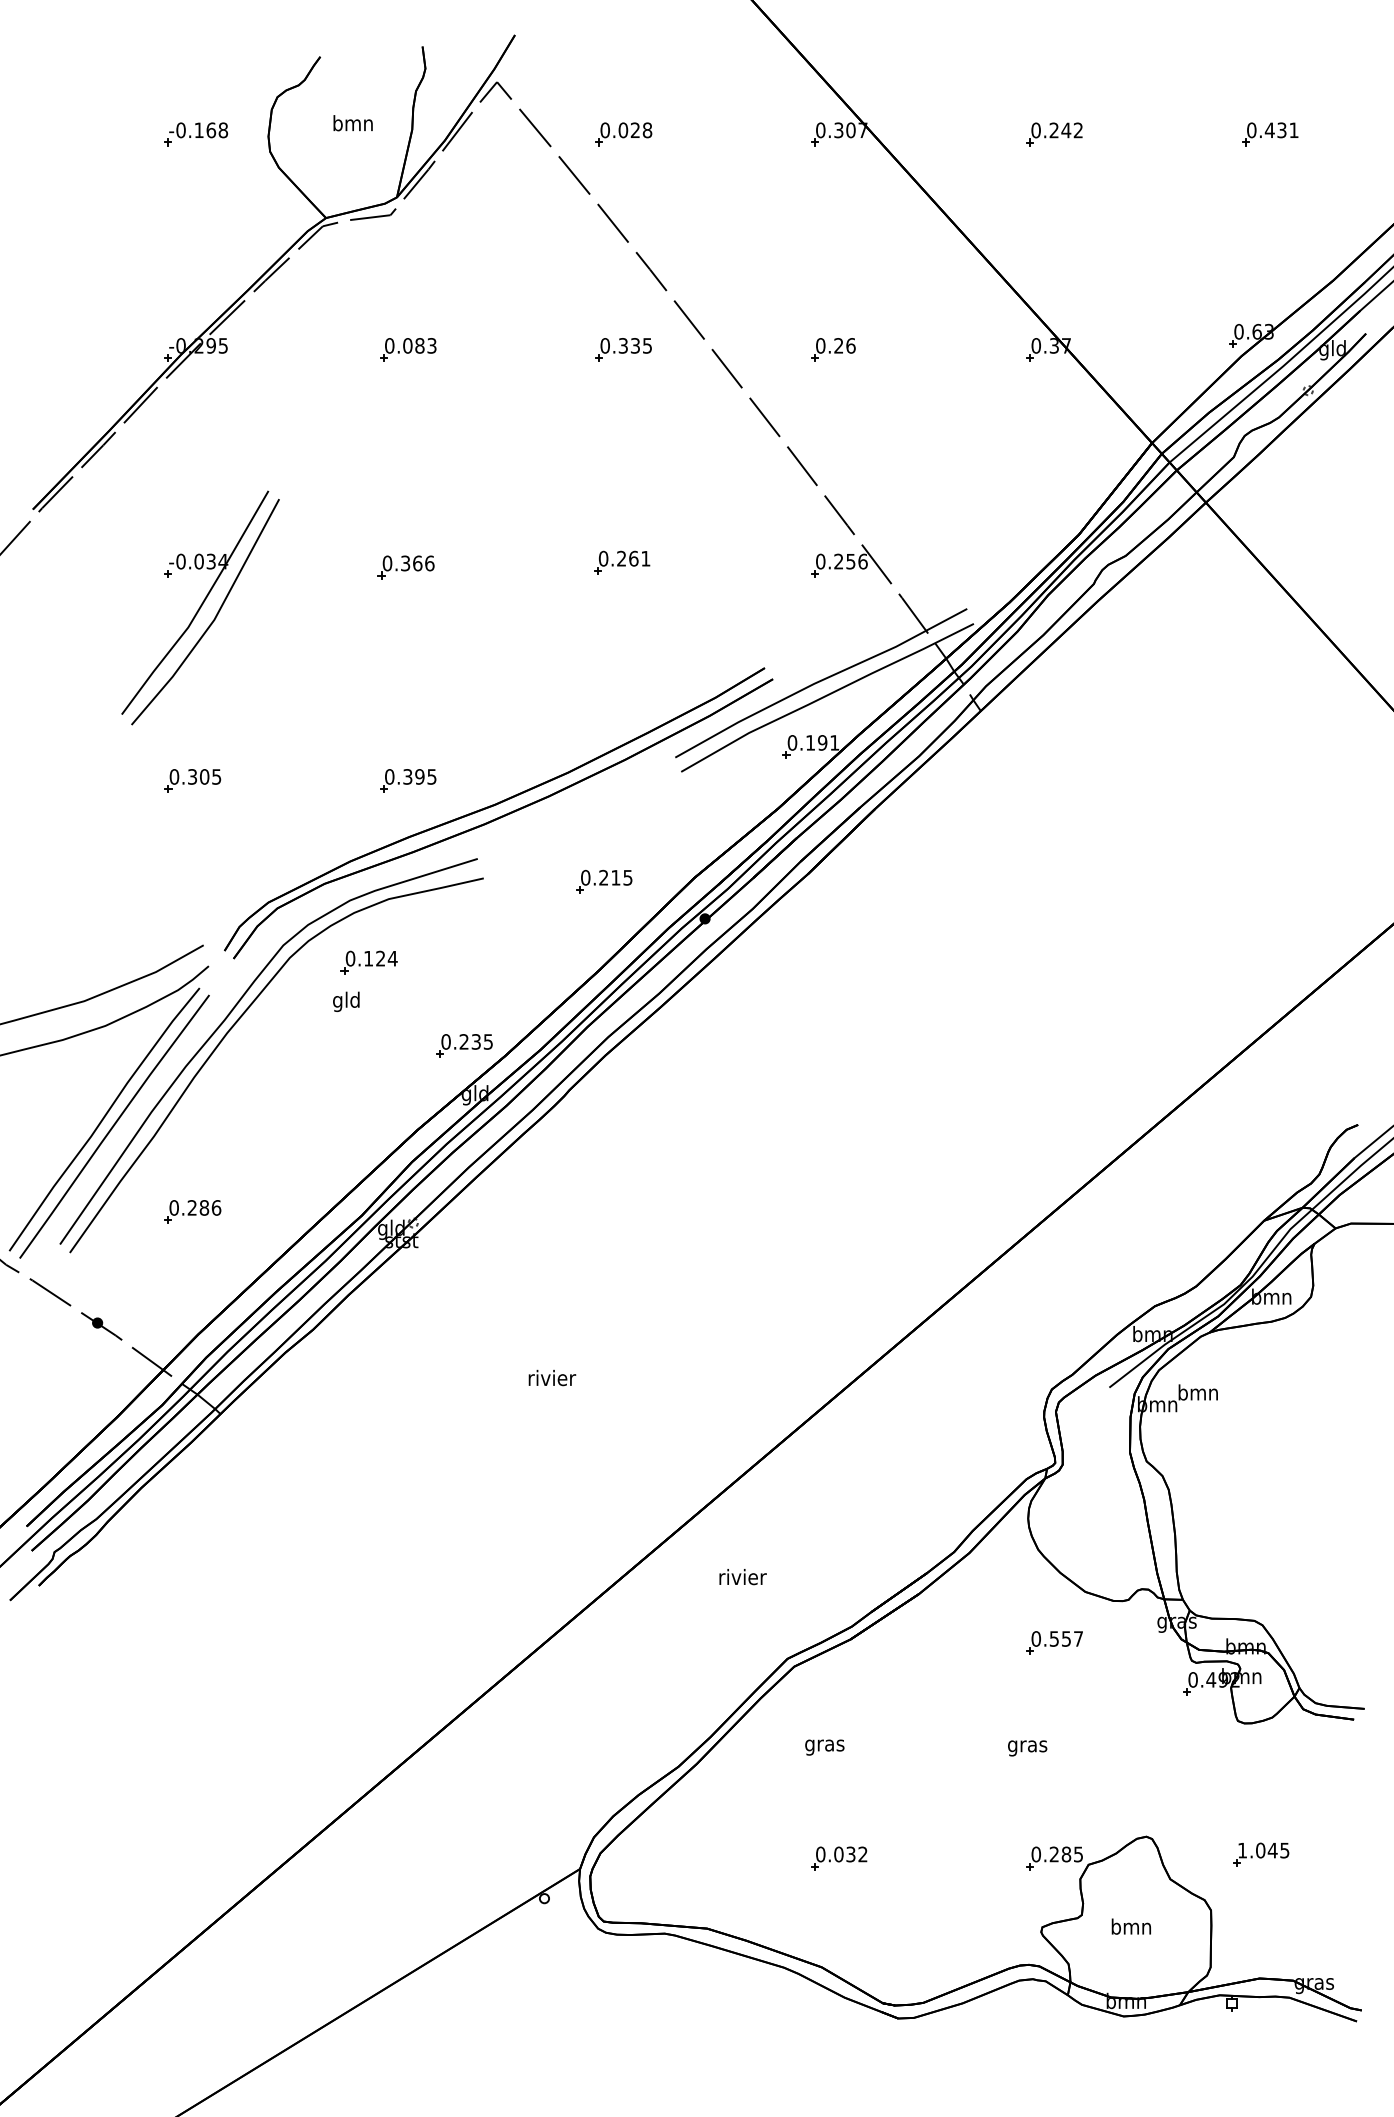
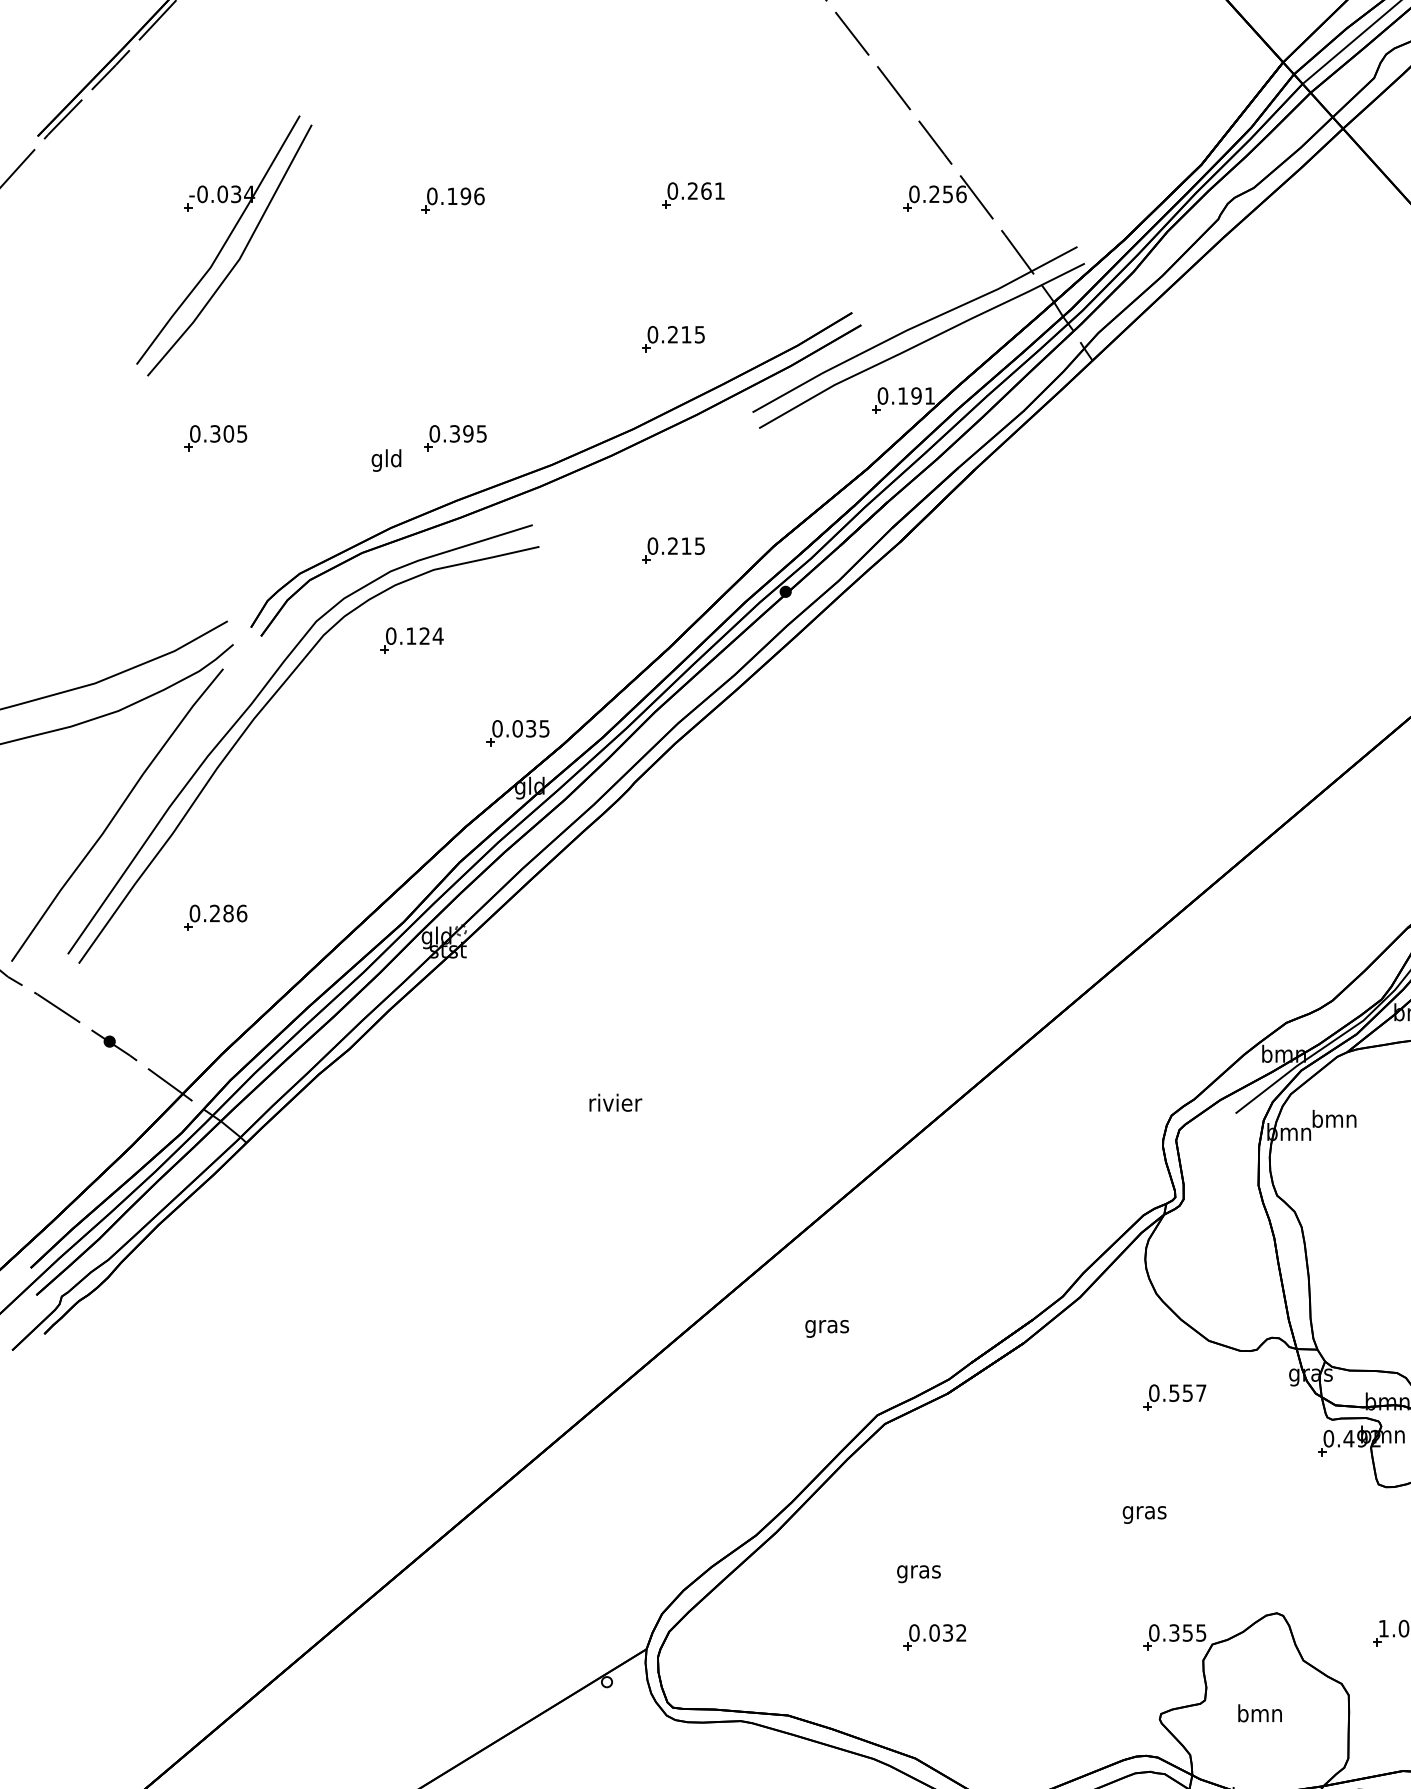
text: (411, 563) -> (459, 196), 0.366 -> 0.196
part: (604, 691) -> (673, 338), added
text: (346, 1001) -> (386, 460), moved
text: (463, 1041) -> (516, 728), 0.235 -> 0.035
line: (114, 1126) -> (128, 822), removed
text: (742, 1579) -> (827, 1327), rivier -> gras
text: (824, 1747) -> (918, 1574), moved
text: (1060, 1854) -> (1181, 1633), 0.285 -> 0.355

